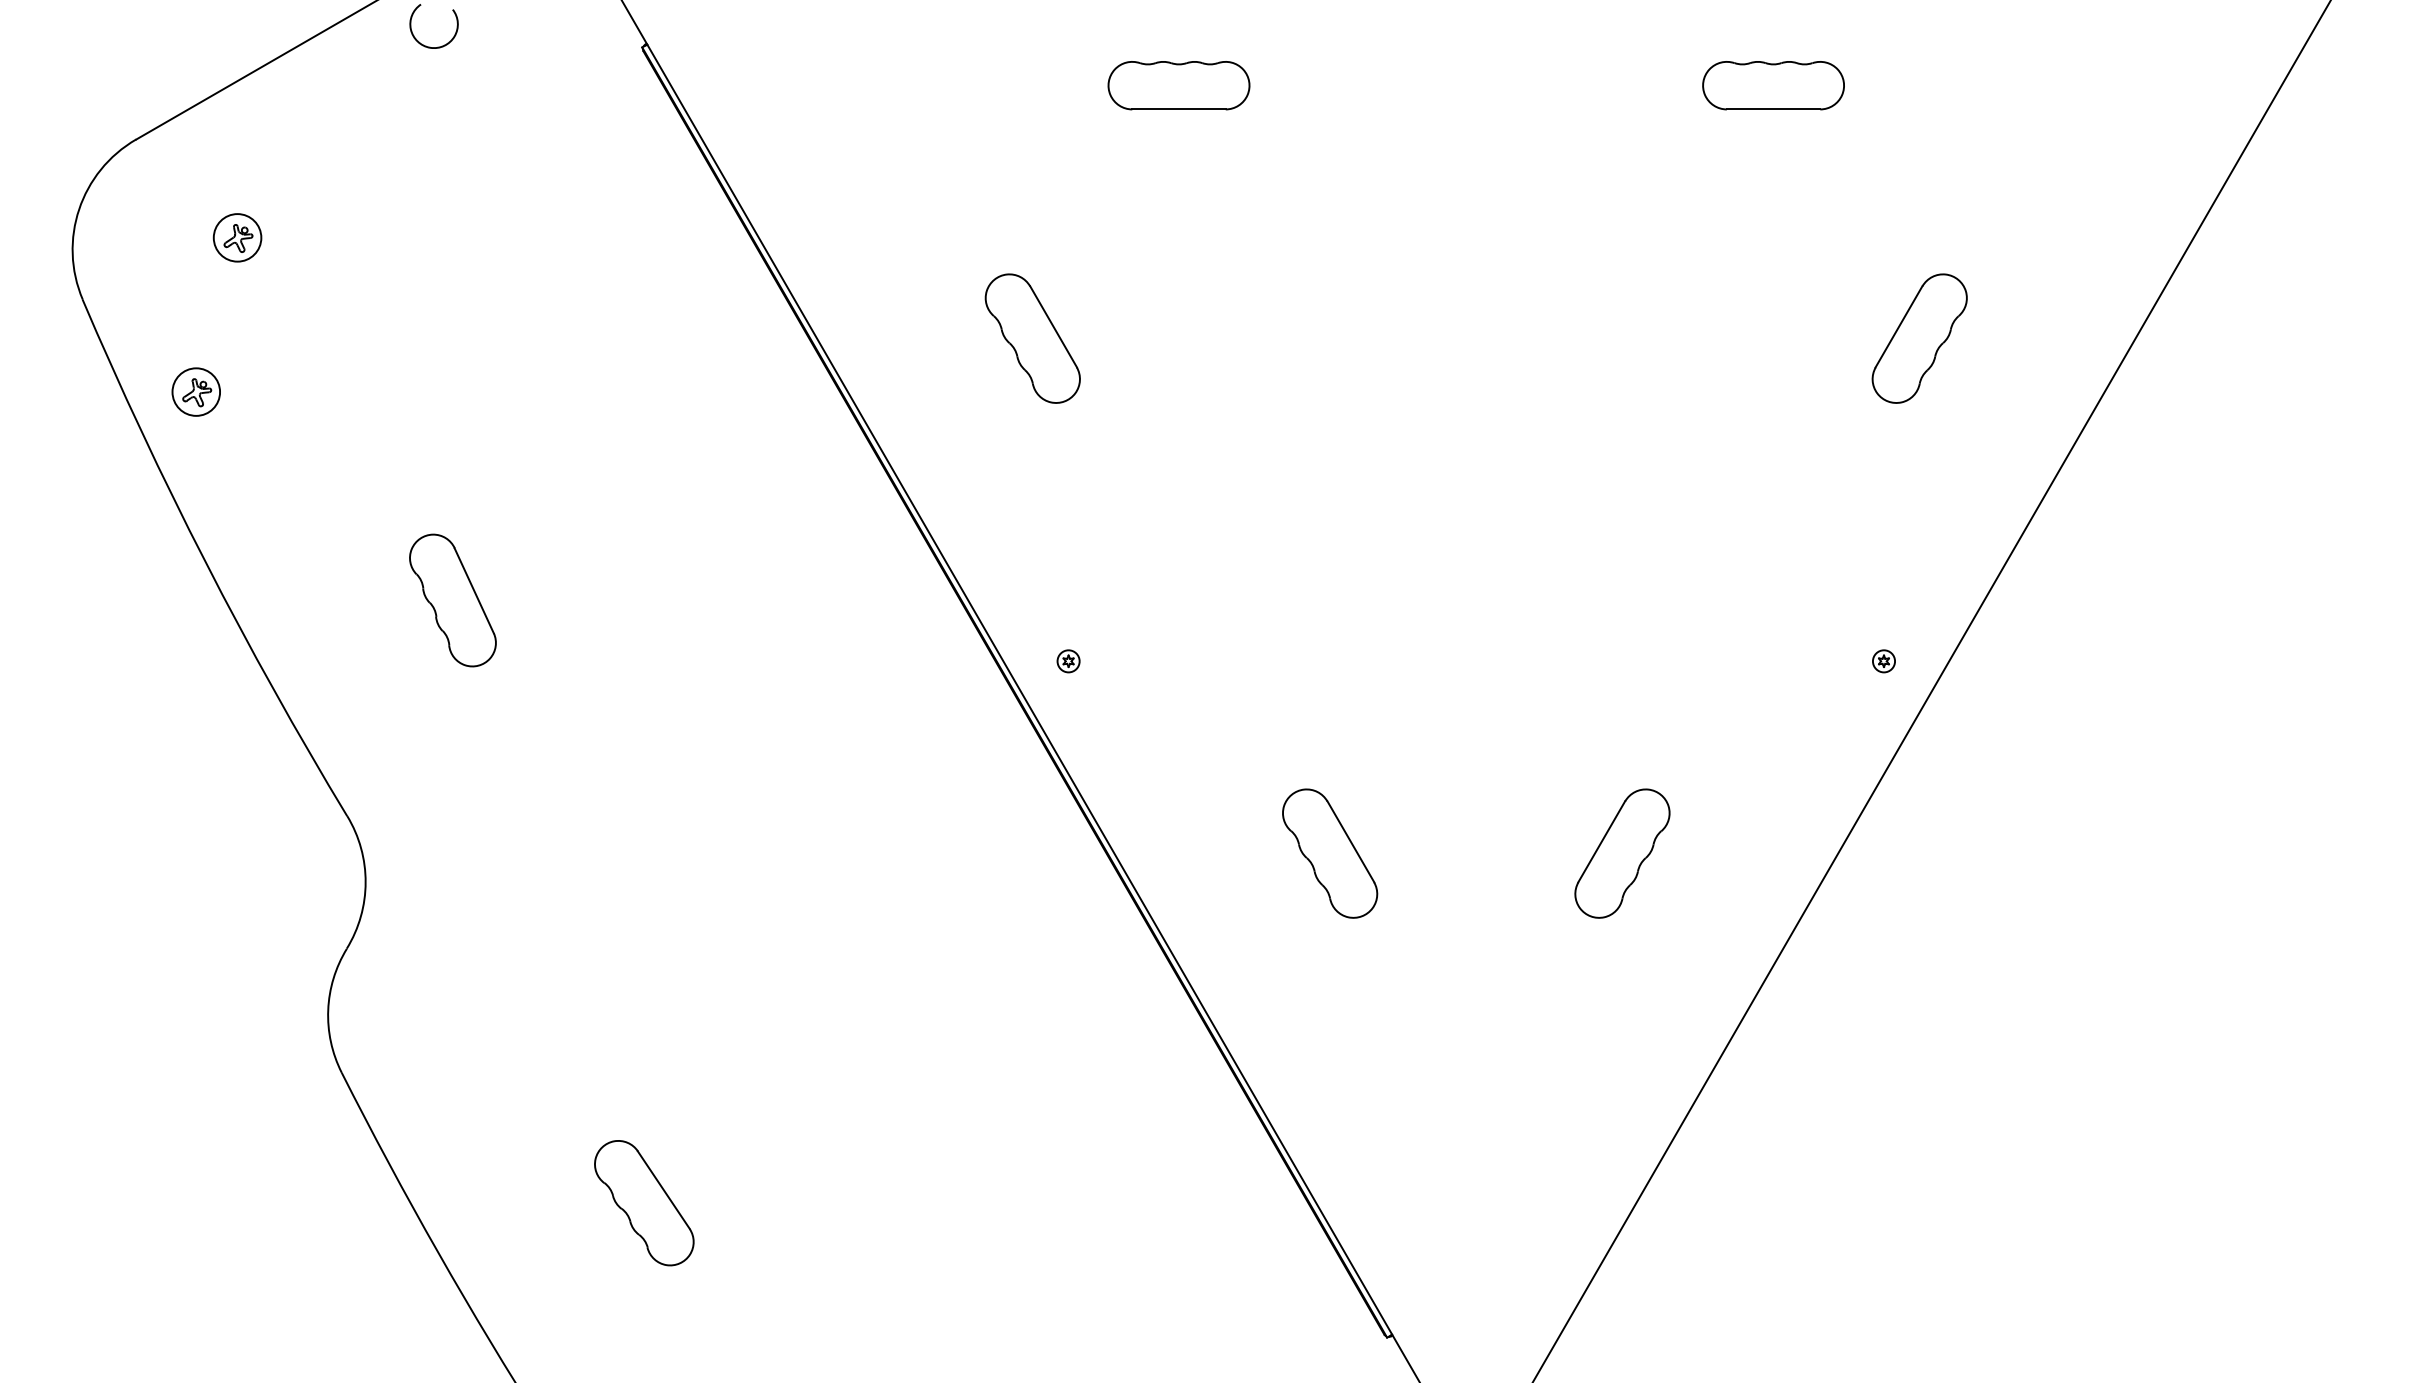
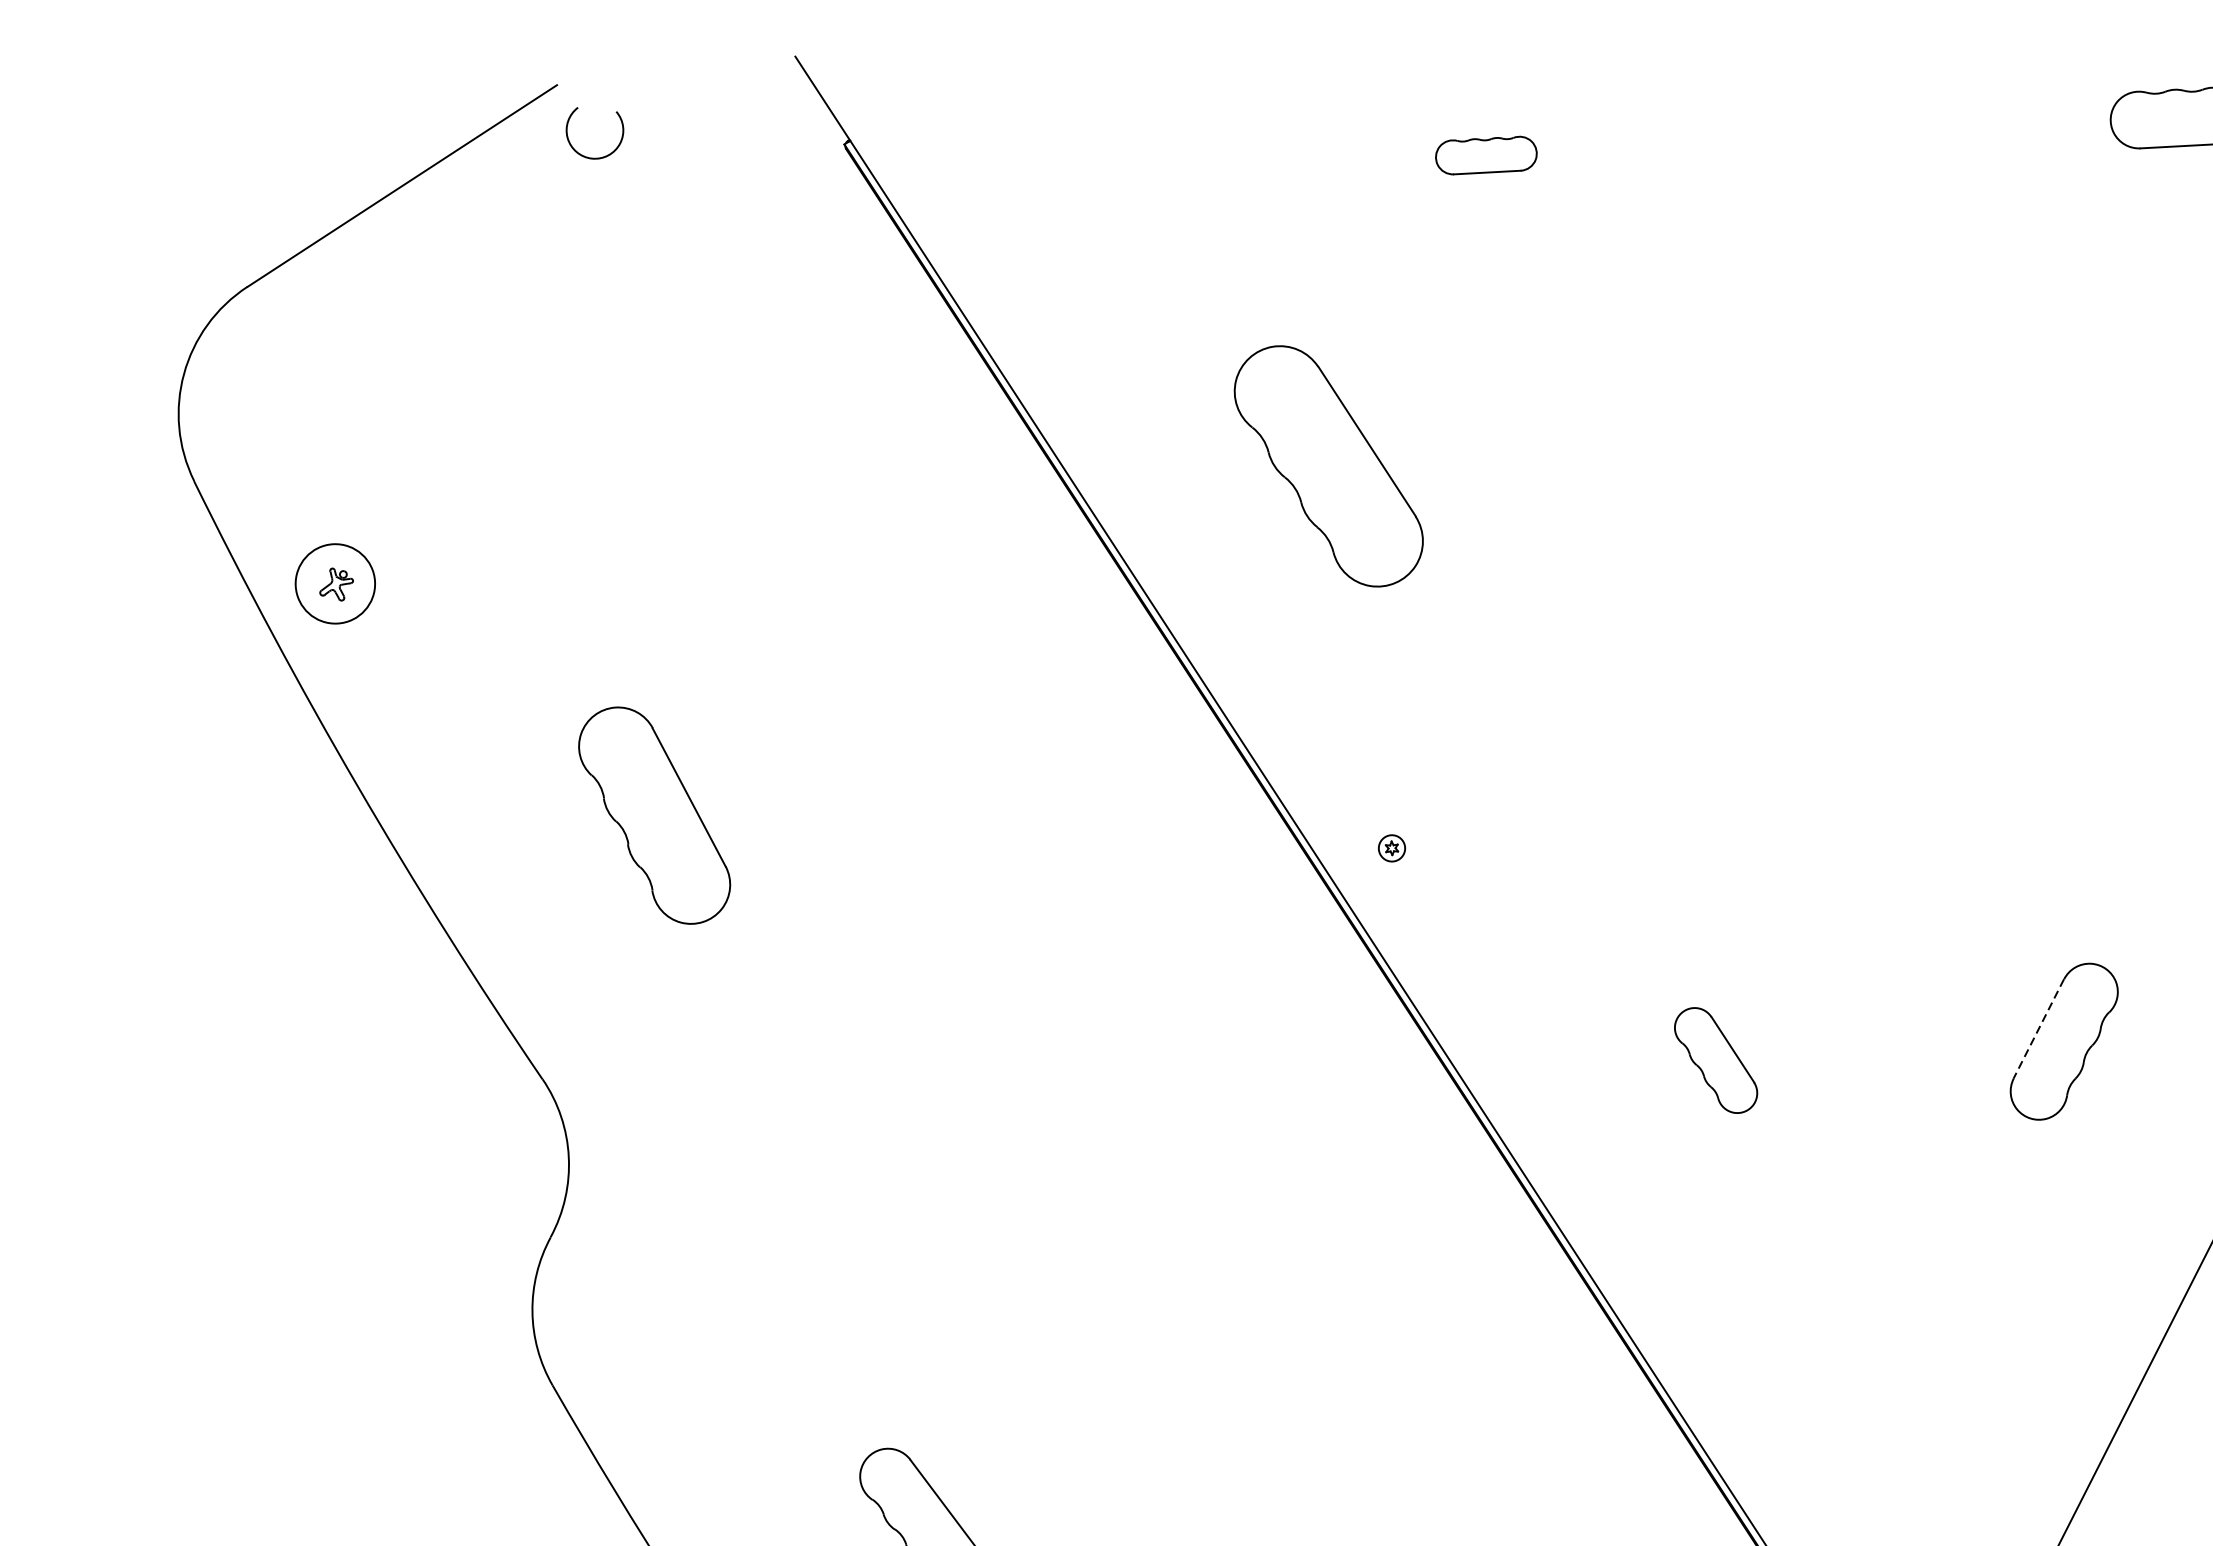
part: (1178, 85) -> (1485, 155), size x0.6
part: (237, 237) -> (374, 397), removed
part: (1032, 338) -> (1328, 466), size x1.6
circle: (196, 391) -> (335, 583), size x1.4
part: (452, 600) -> (654, 815), size x1.4
line: (1601, 841) -> (2038, 1028), solid -> dashed
part: (1330, 853) -> (1716, 1060), size x0.7

